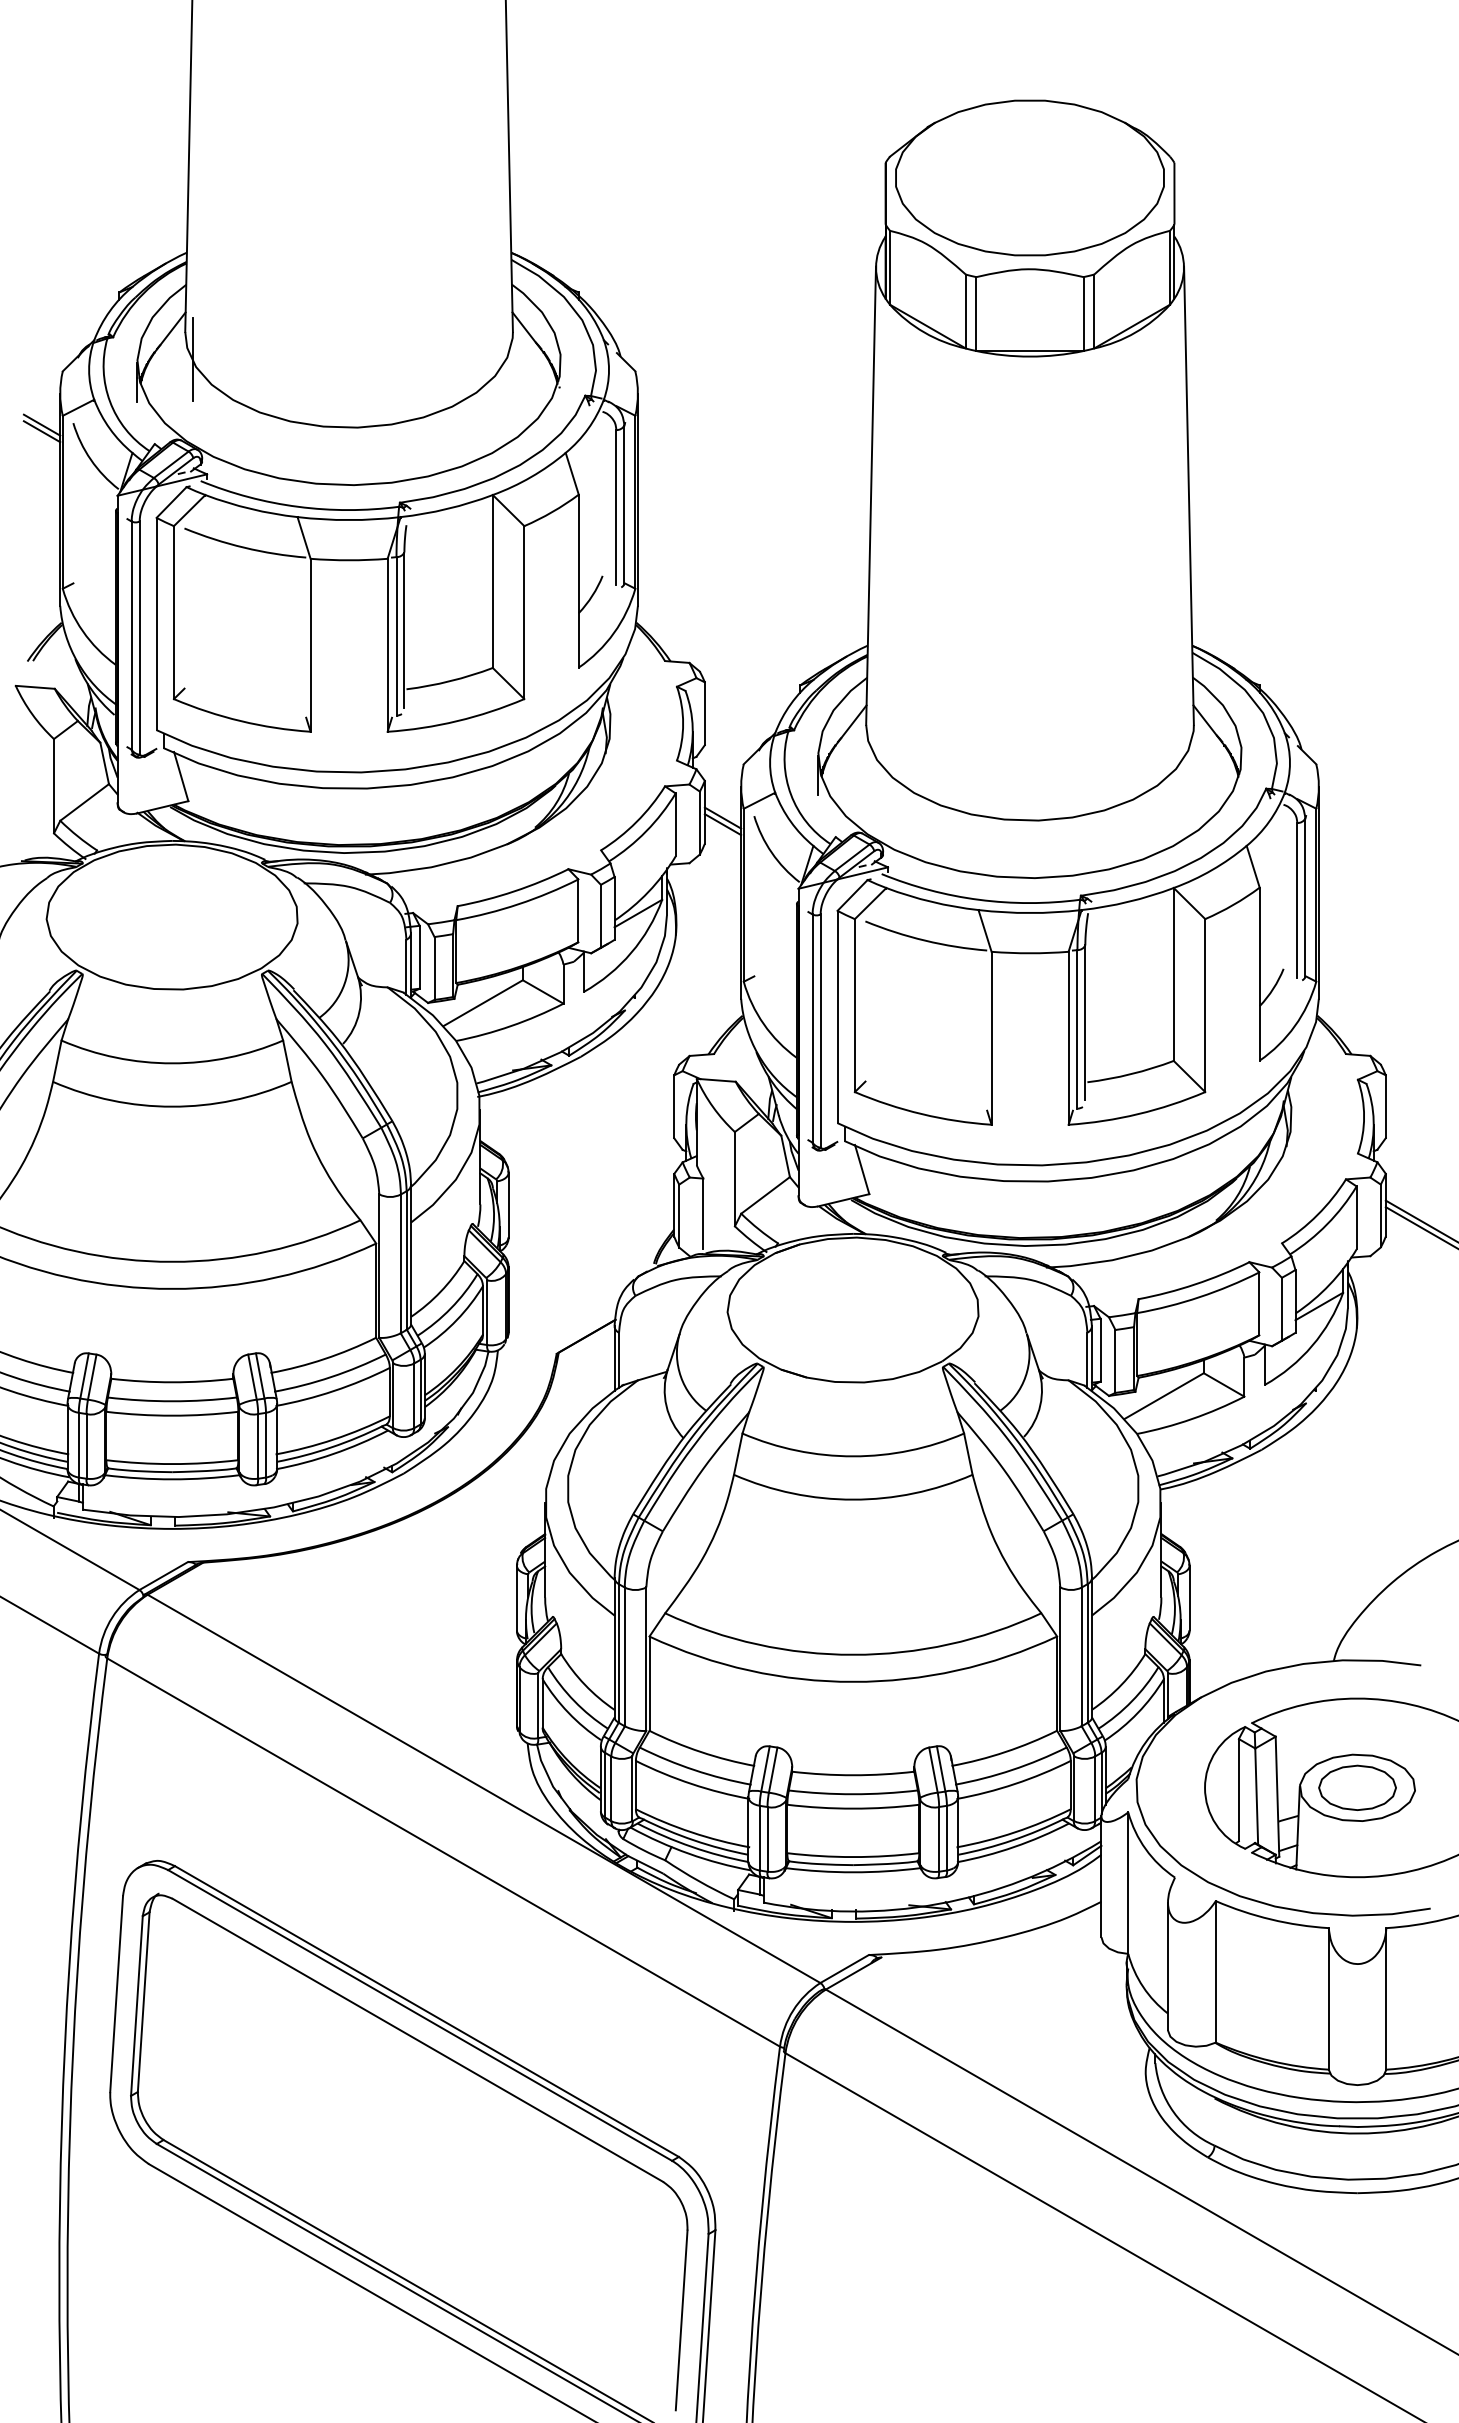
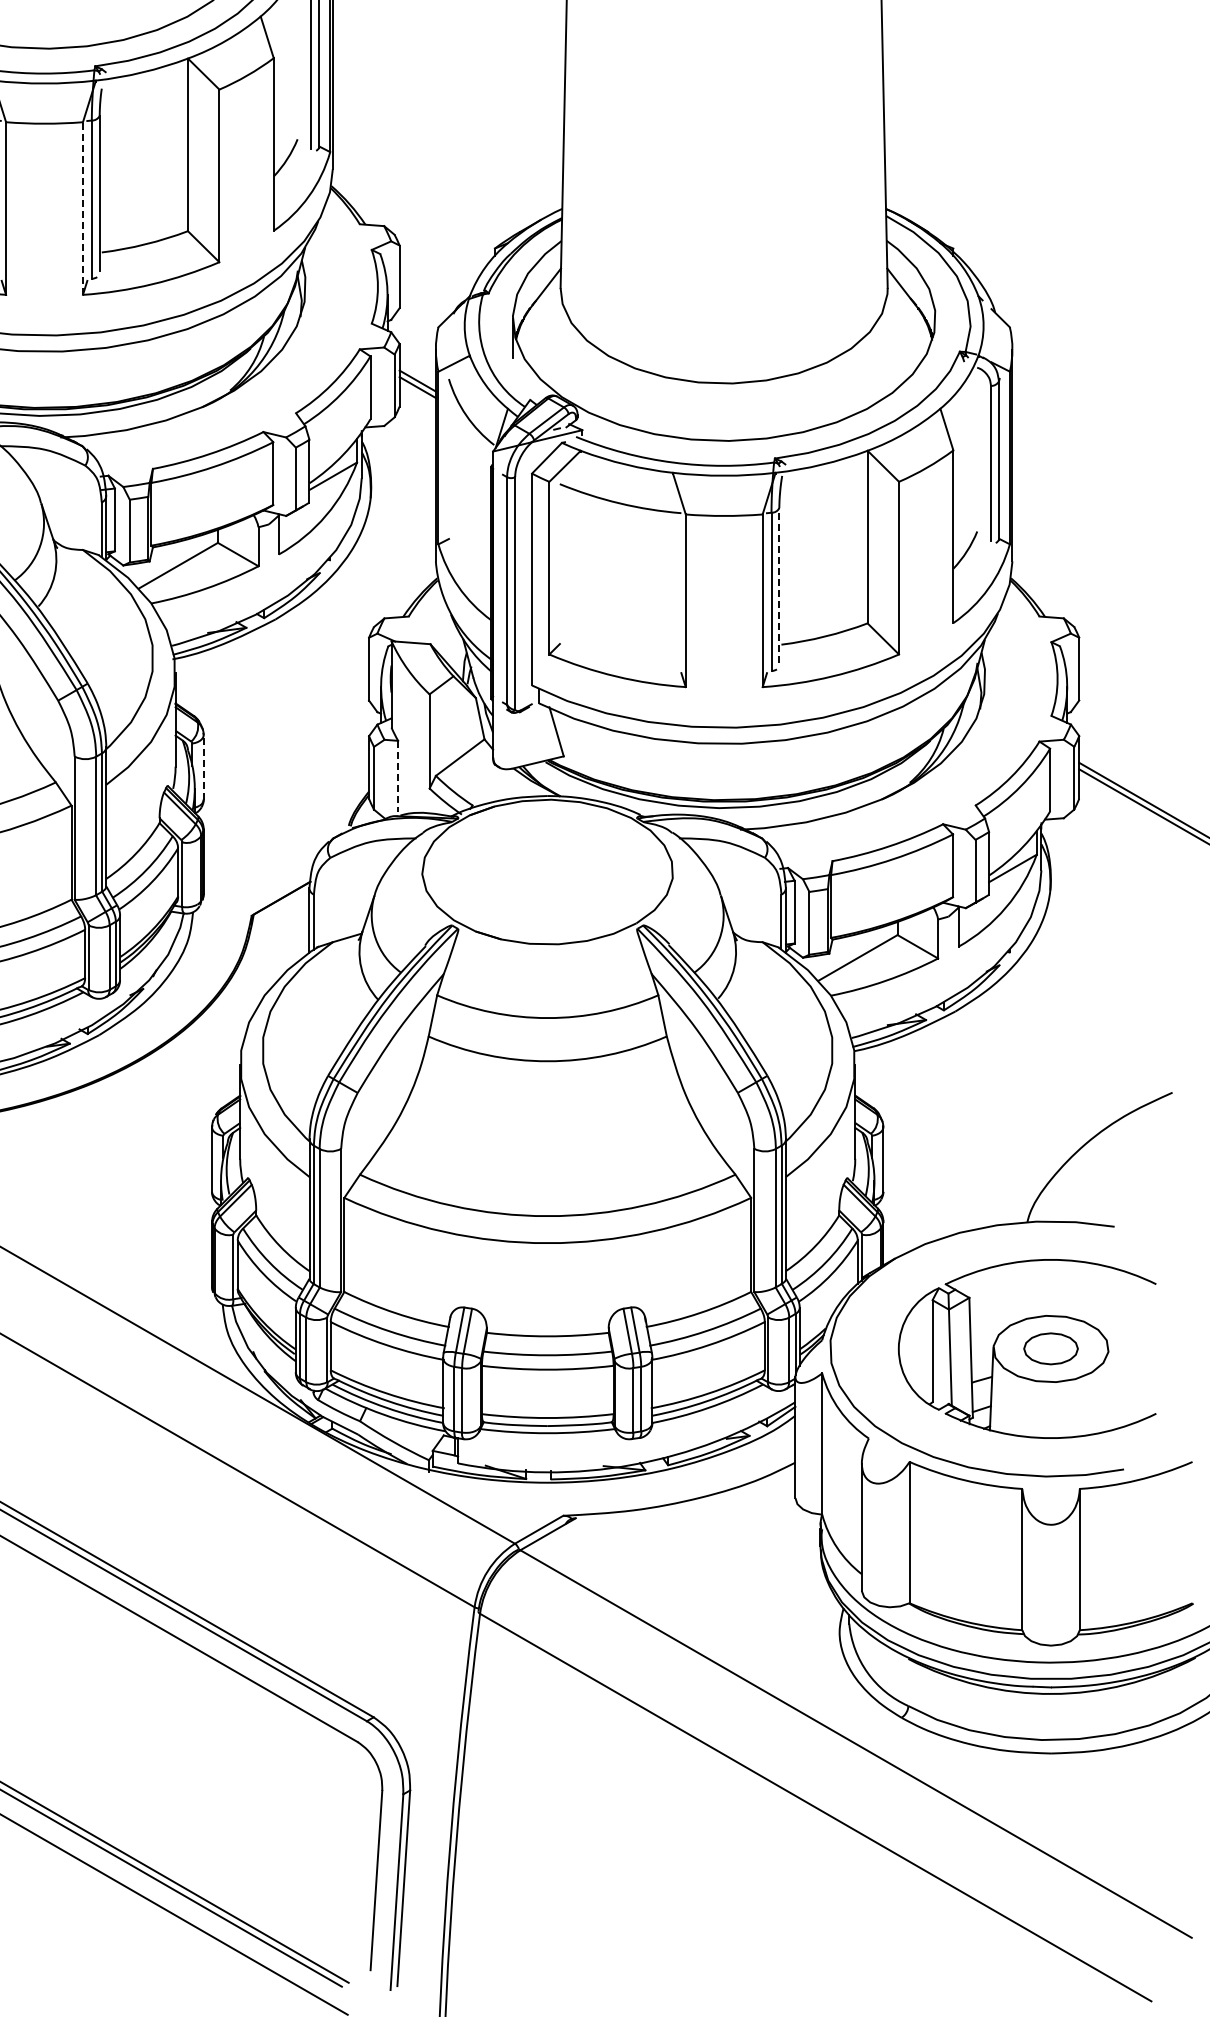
line: (387, 644) -> (82, 207), solid -> dashed
line: (1085, 1022) -> (779, 585), solid -> dashed
line: (508, 1204) -> (203, 766), solid -> dashed
line: (703, 1214) -> (398, 776), solid -> dashed
part: (1357, 1787) -> (1051, 1348), size x0.7

